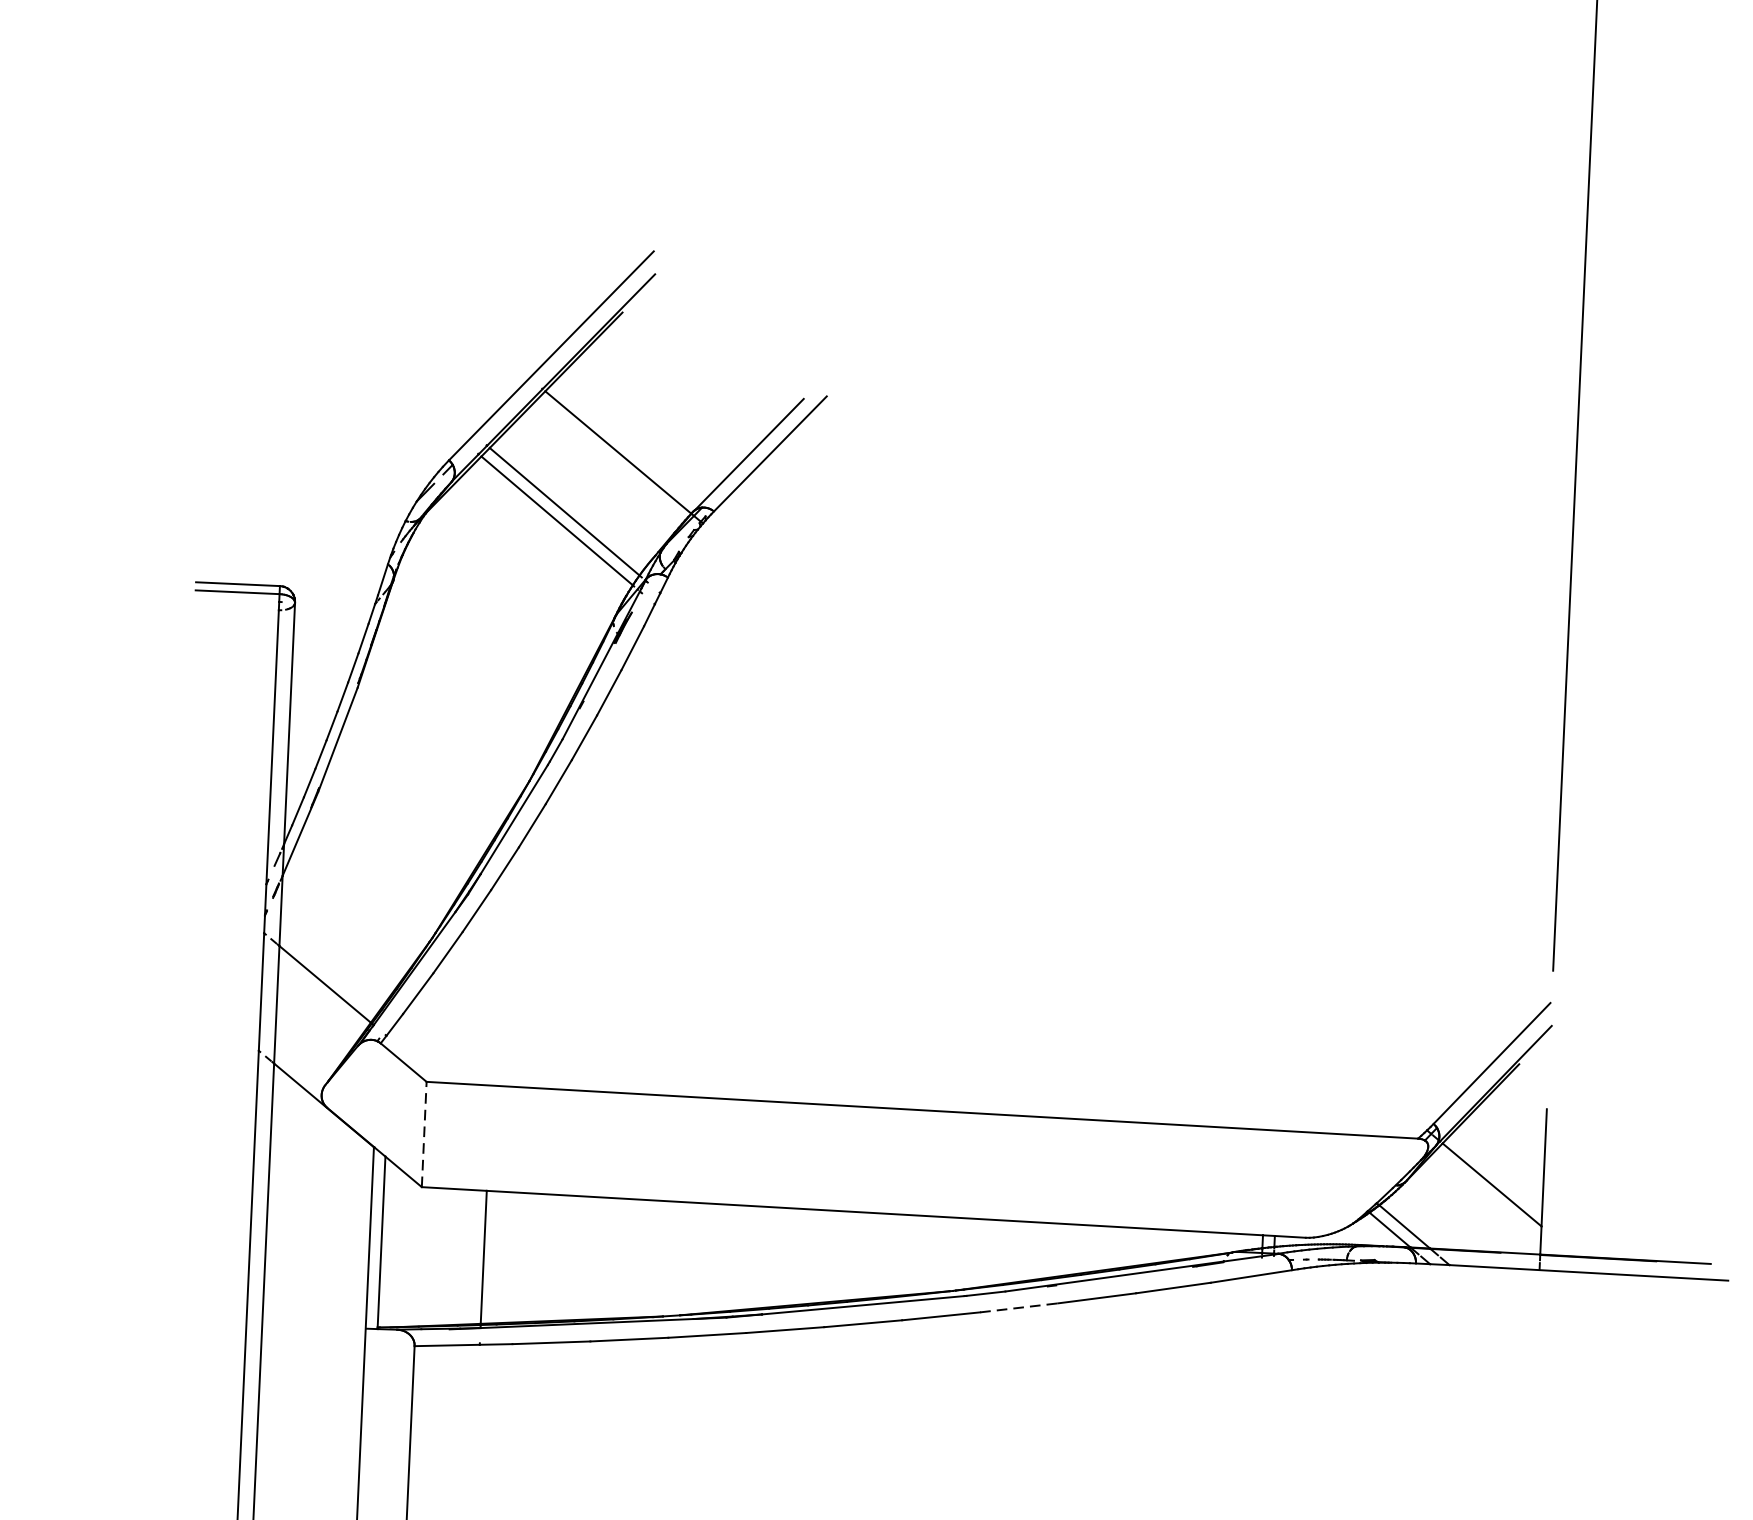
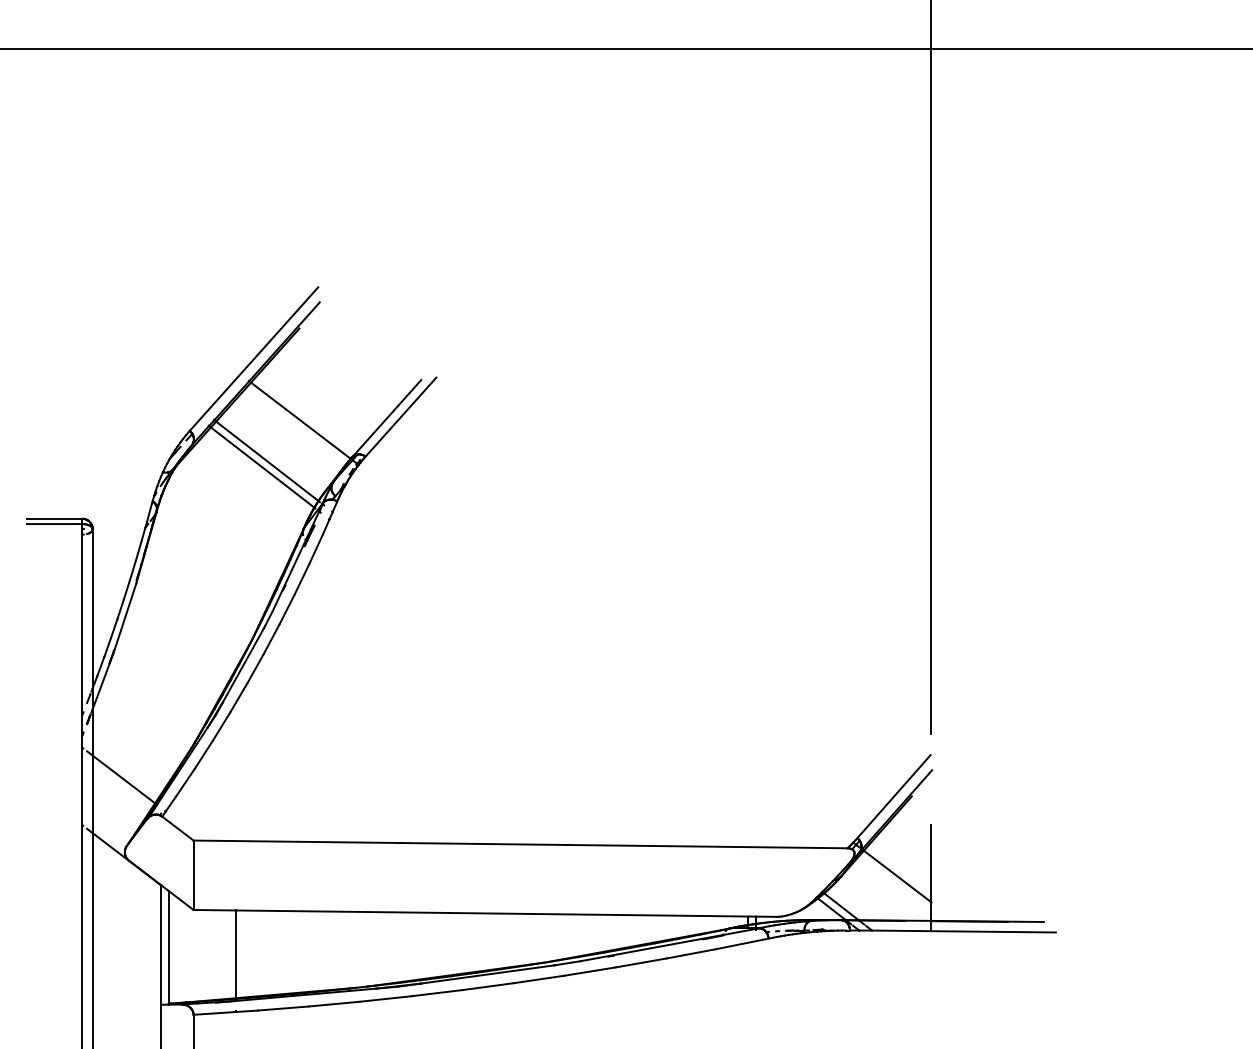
line: (424, 1134) -> (193, 875), dashed -> solid
line: (1019, 1307) -> (590, 971), dashed -> solid

